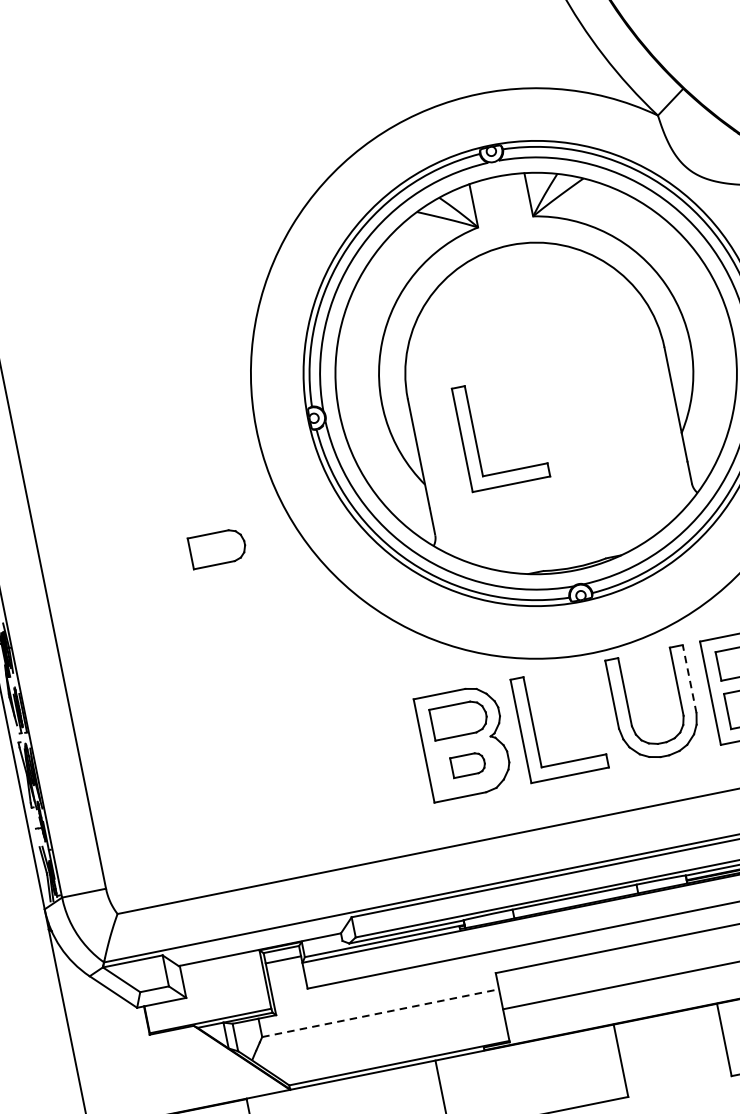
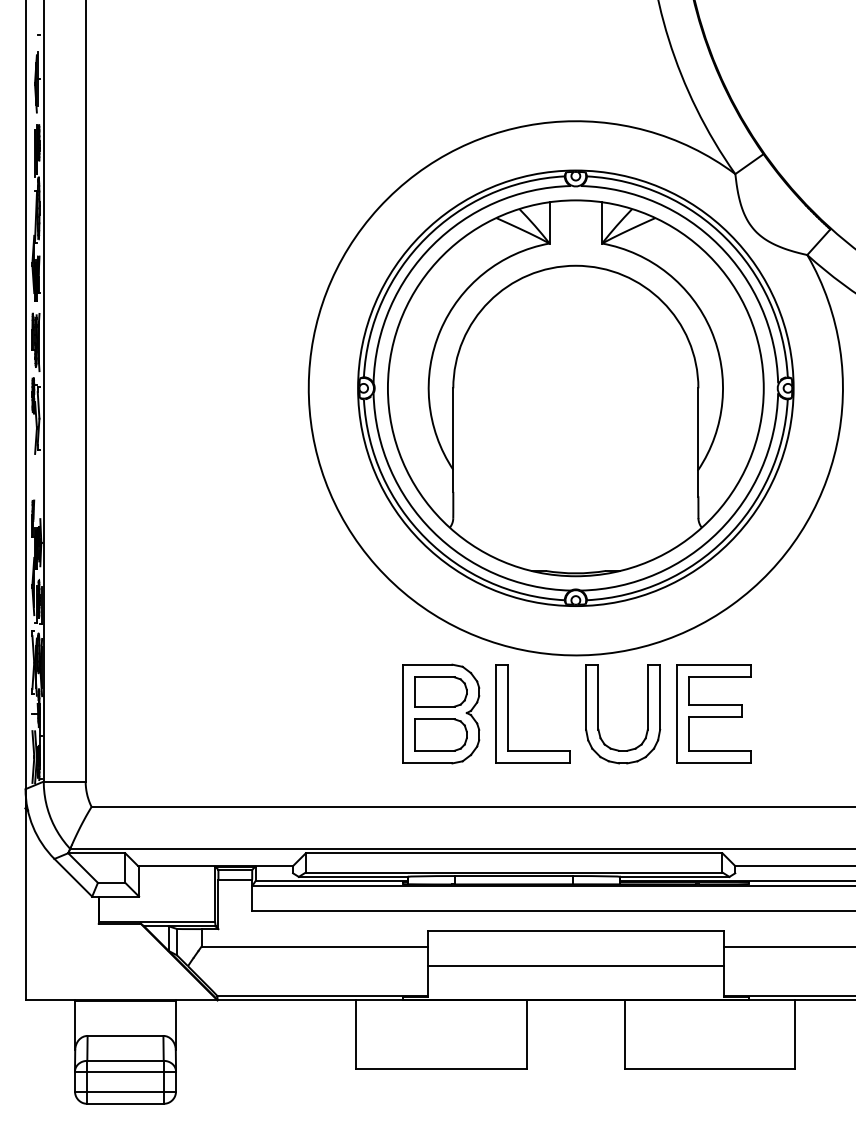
part: (475, 437) -> (508, 435), removed
part: (216, 548) -> (250, 489), removed
line: (690, 679) -> (660, 697), dashed -> solid
part: (467, 764) -> (440, 734), size x1.67
line: (381, 1012) -> (315, 946), dashed -> solid

